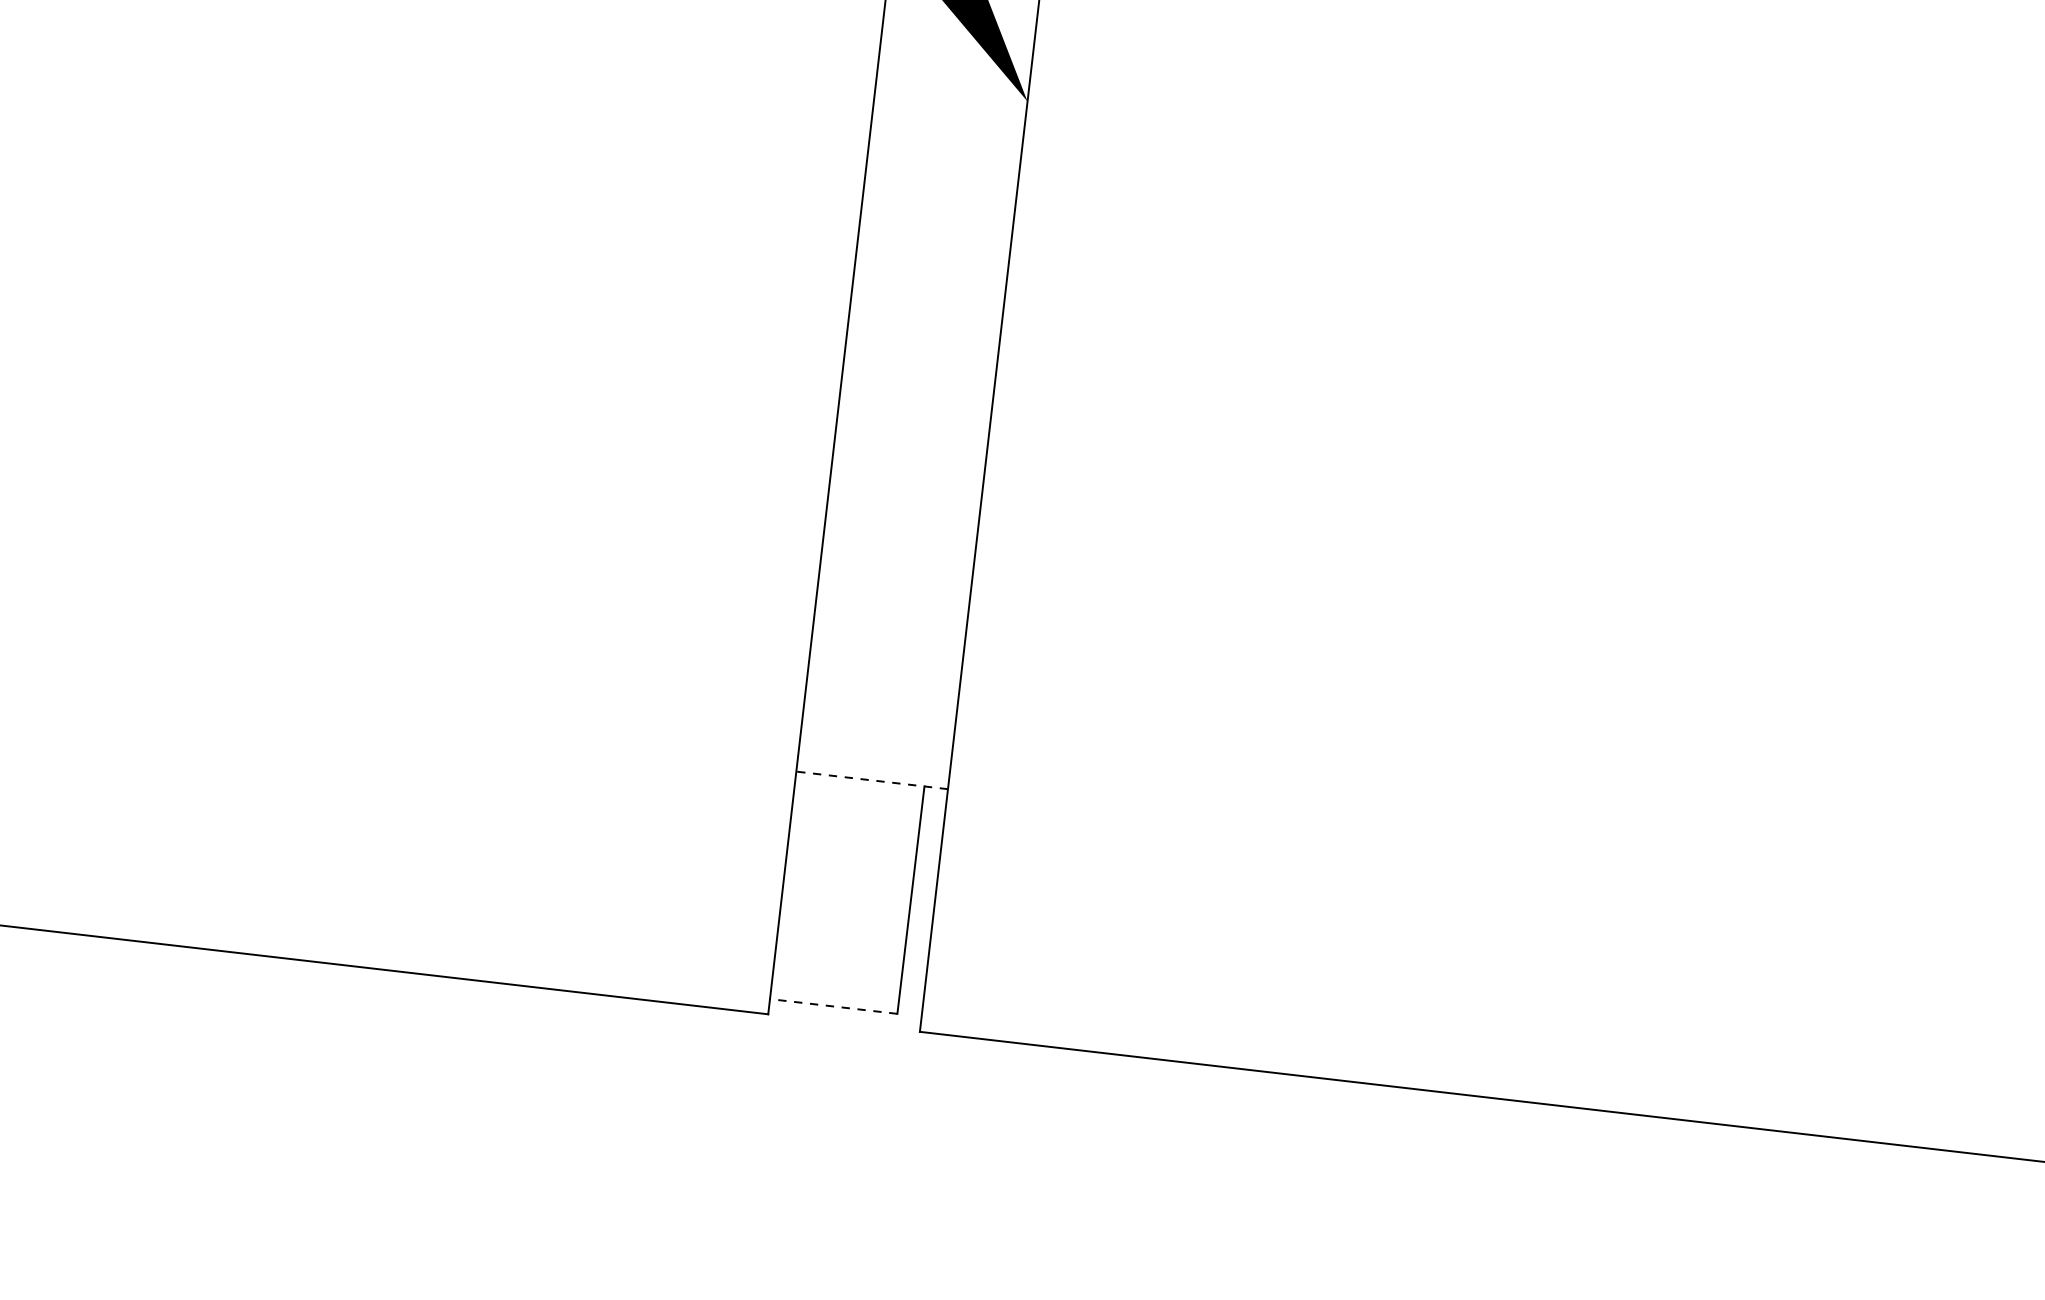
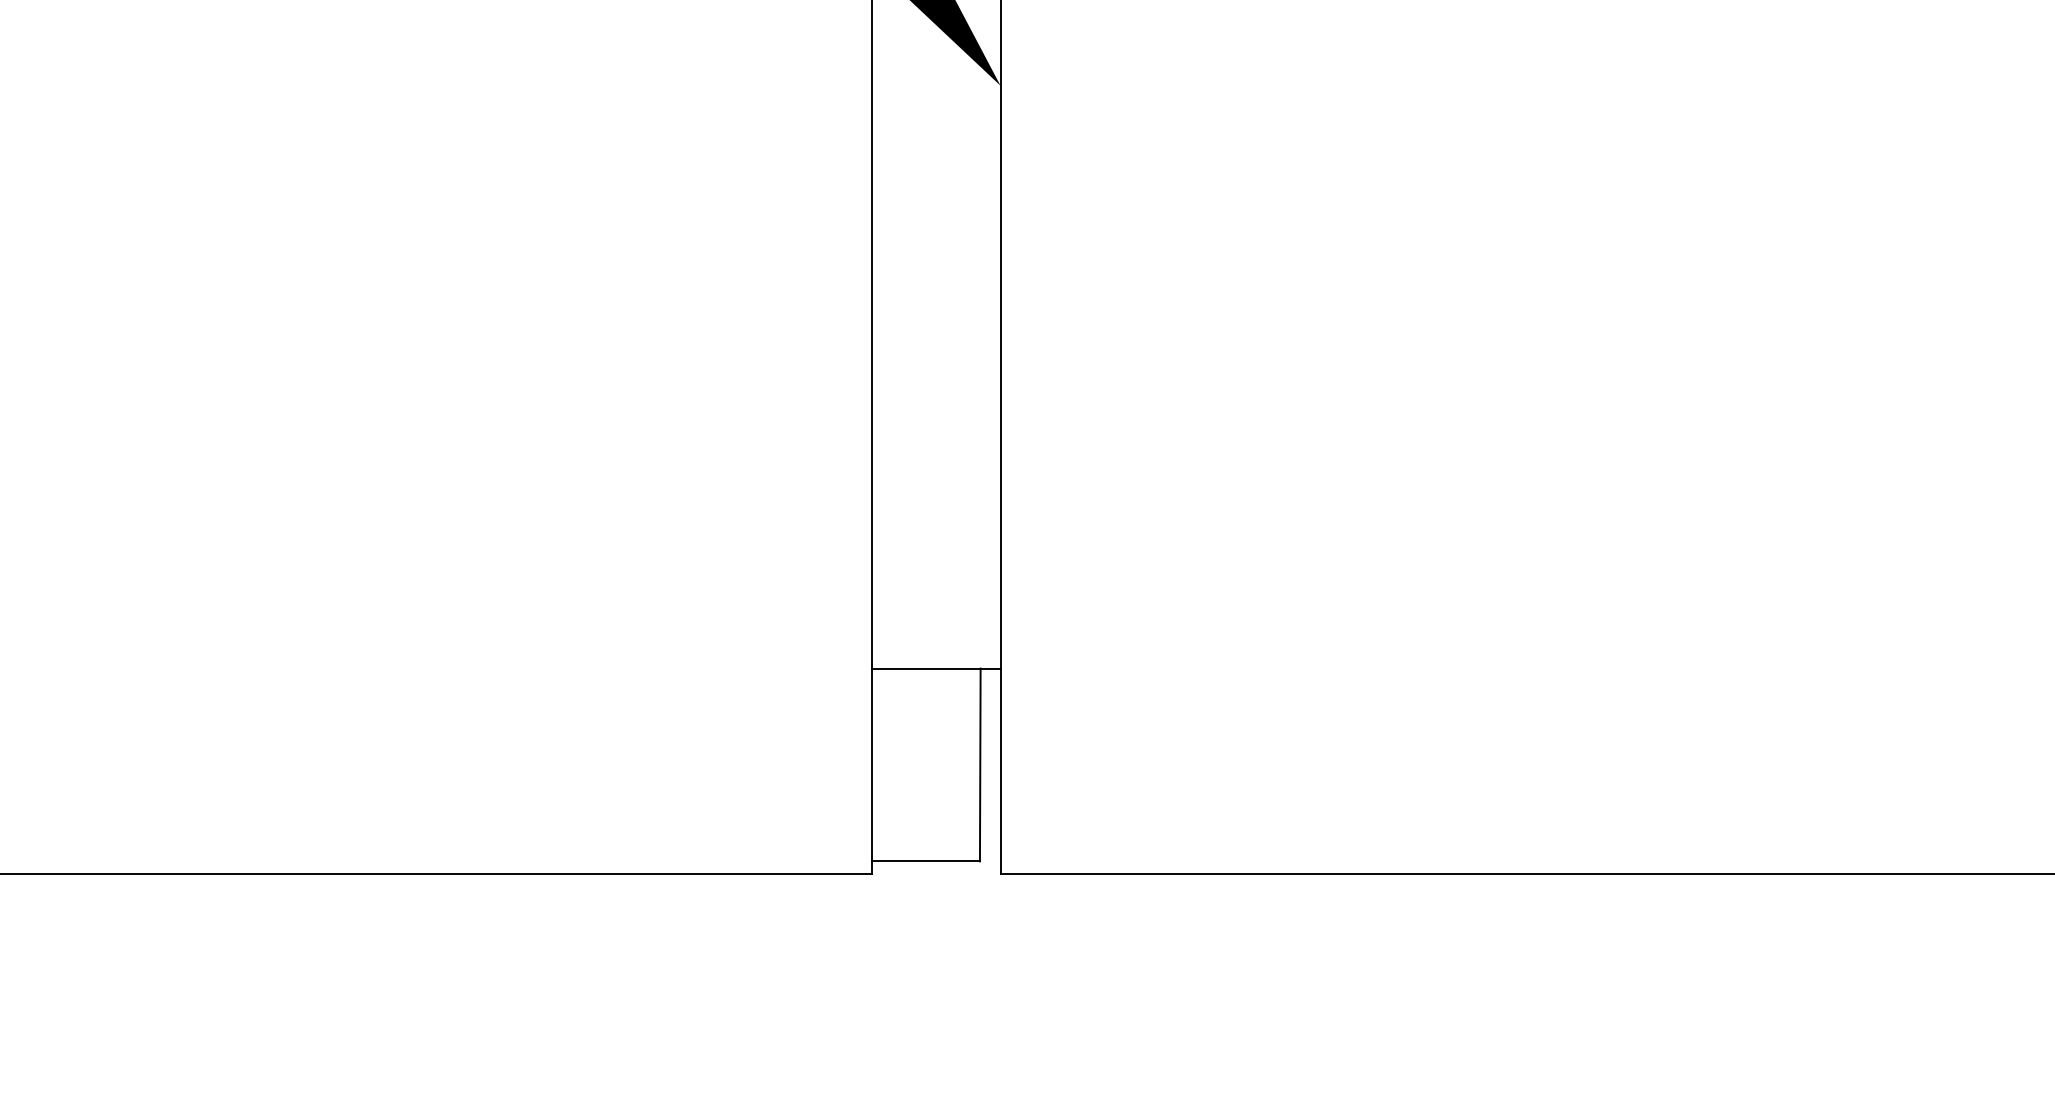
line: (871, 780) -> (935, 668), dashed -> solid
line: (833, 1006) -> (925, 861), dashed -> solid

